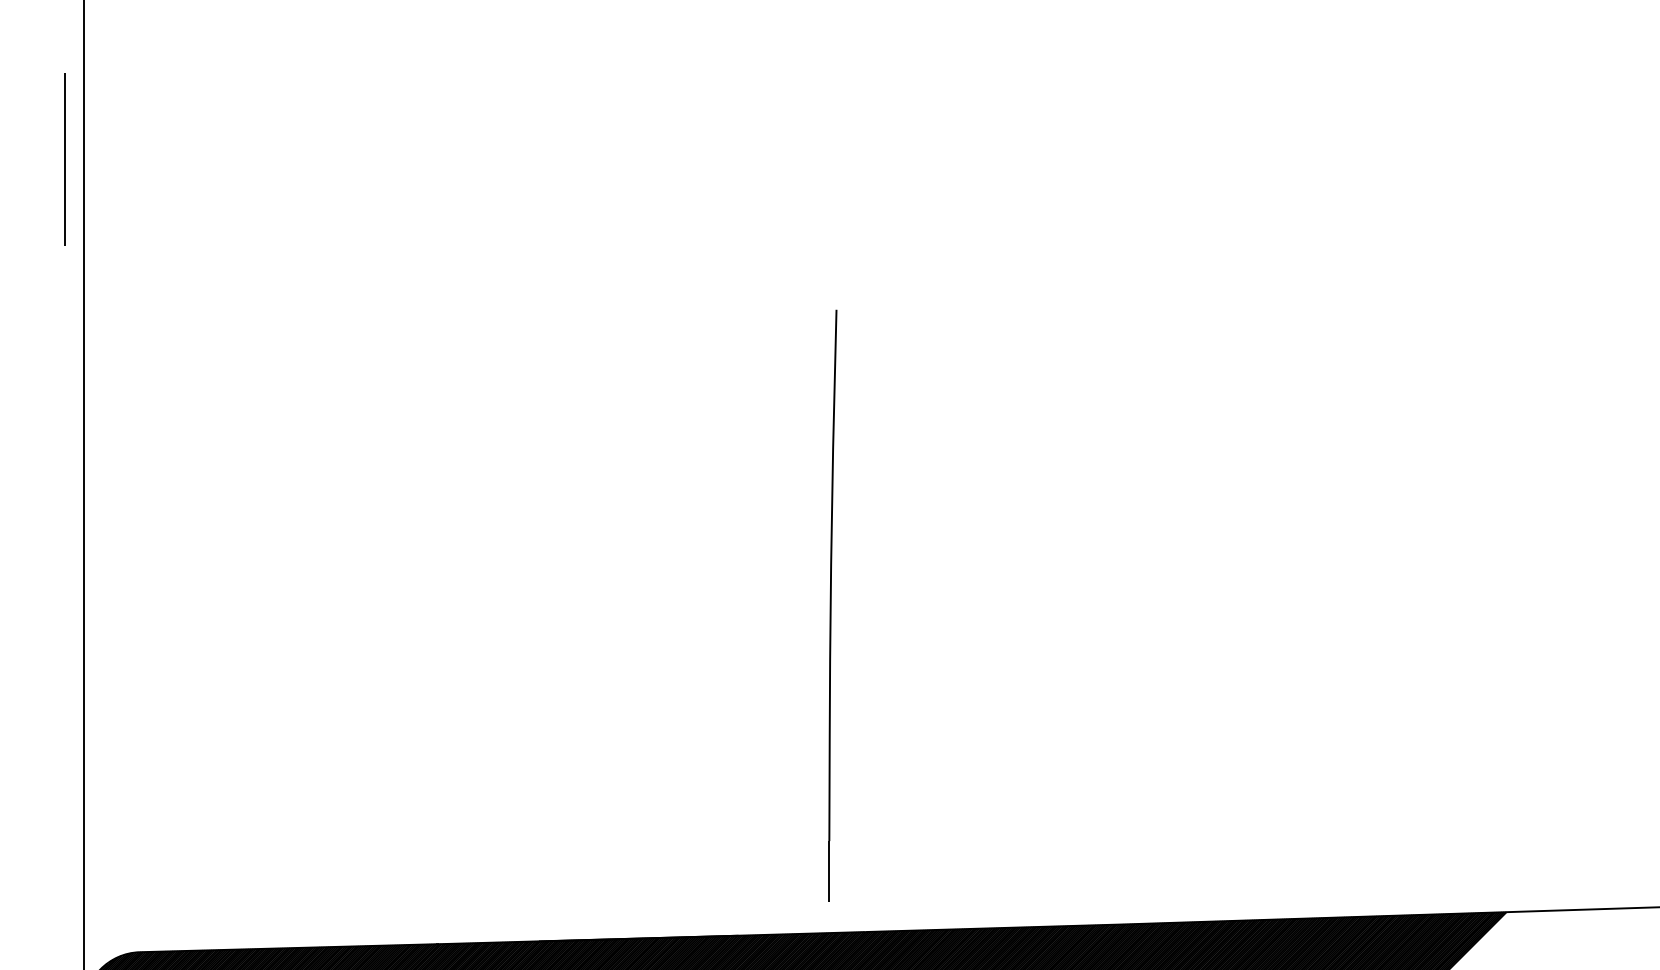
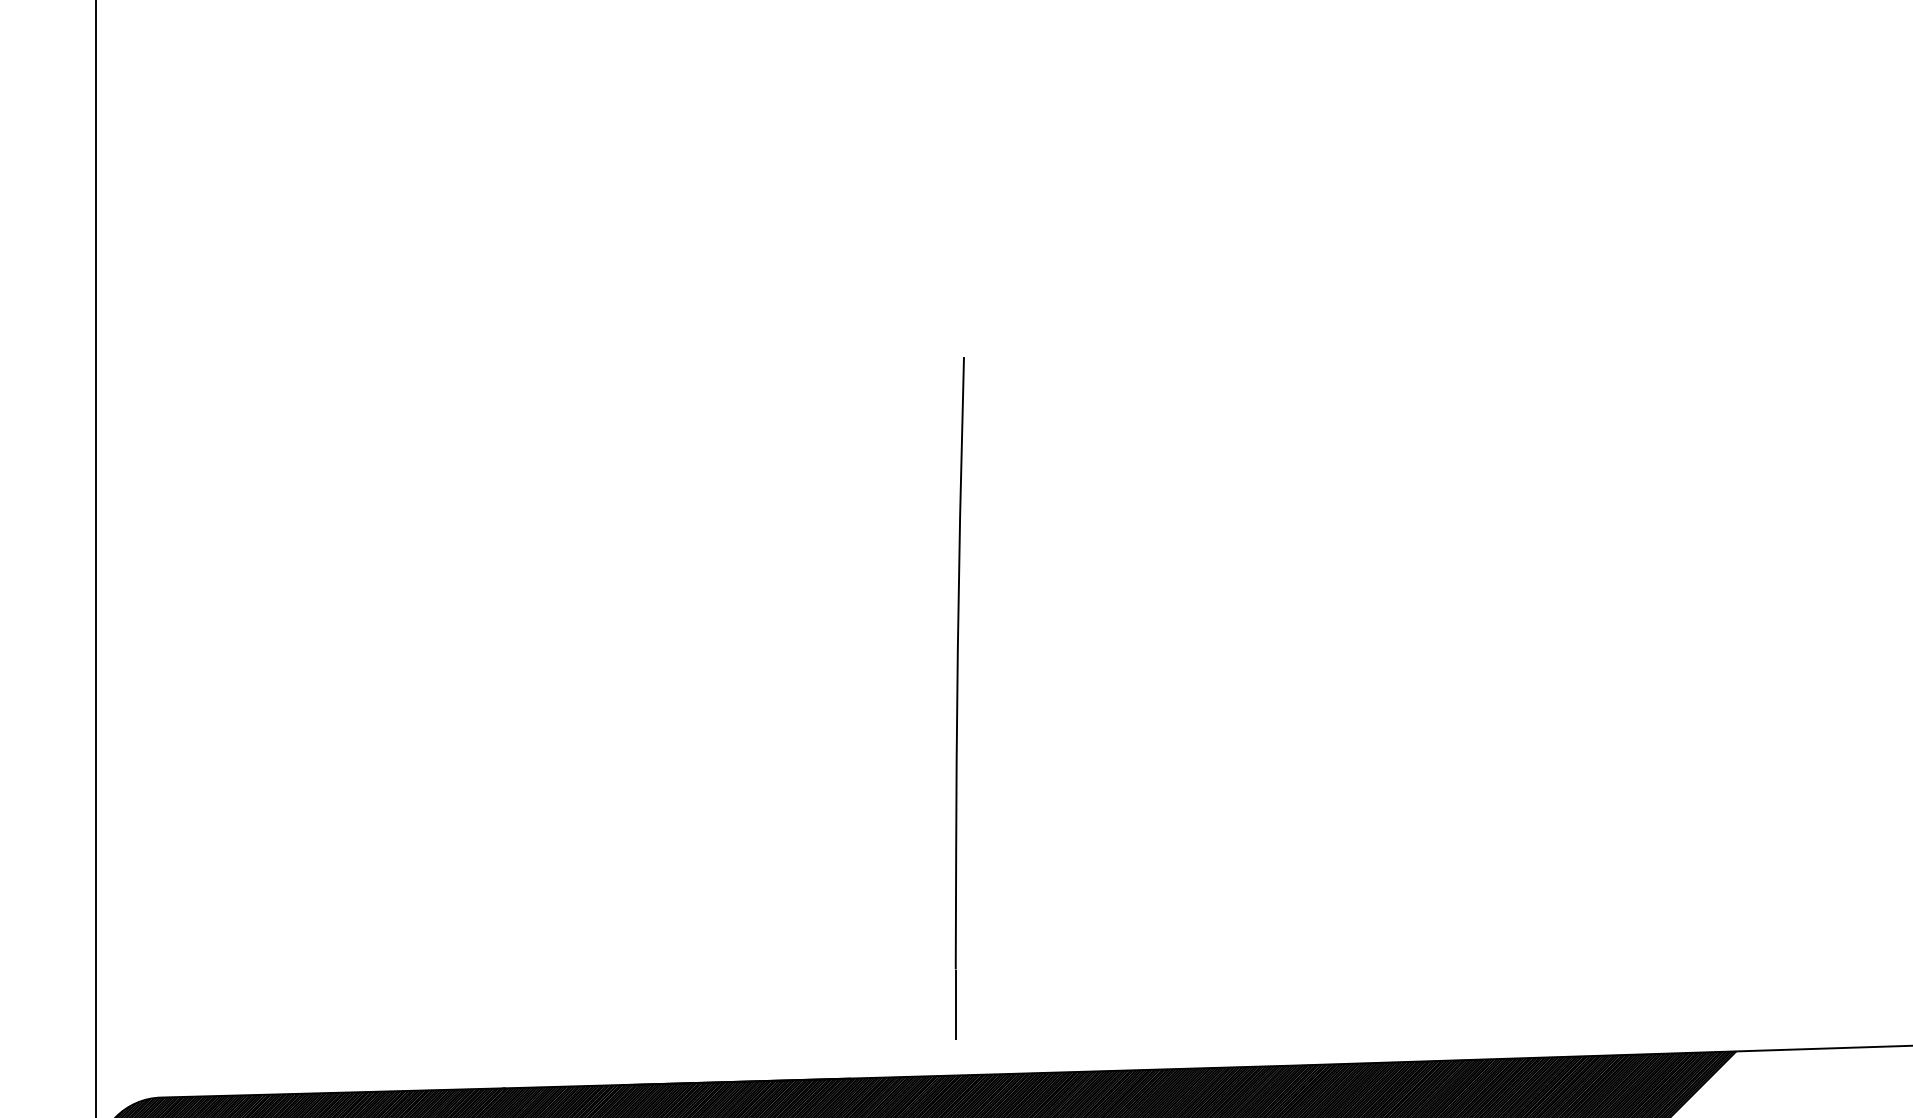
line: (64, 159) -> (74, 183), removed

